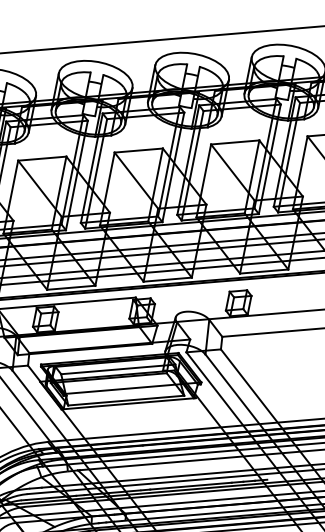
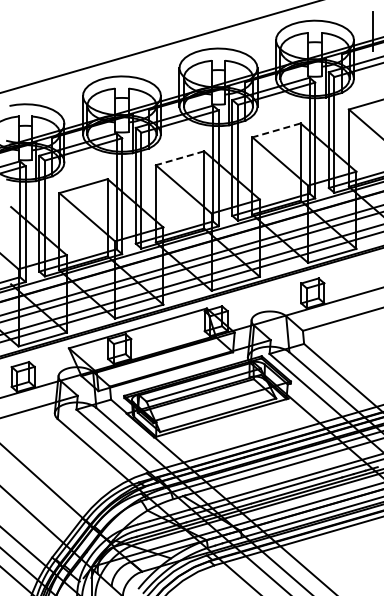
line: (235, 142) -> (276, 130), solid -> dashed
line: (138, 150) -> (179, 158), solid -> dashed

